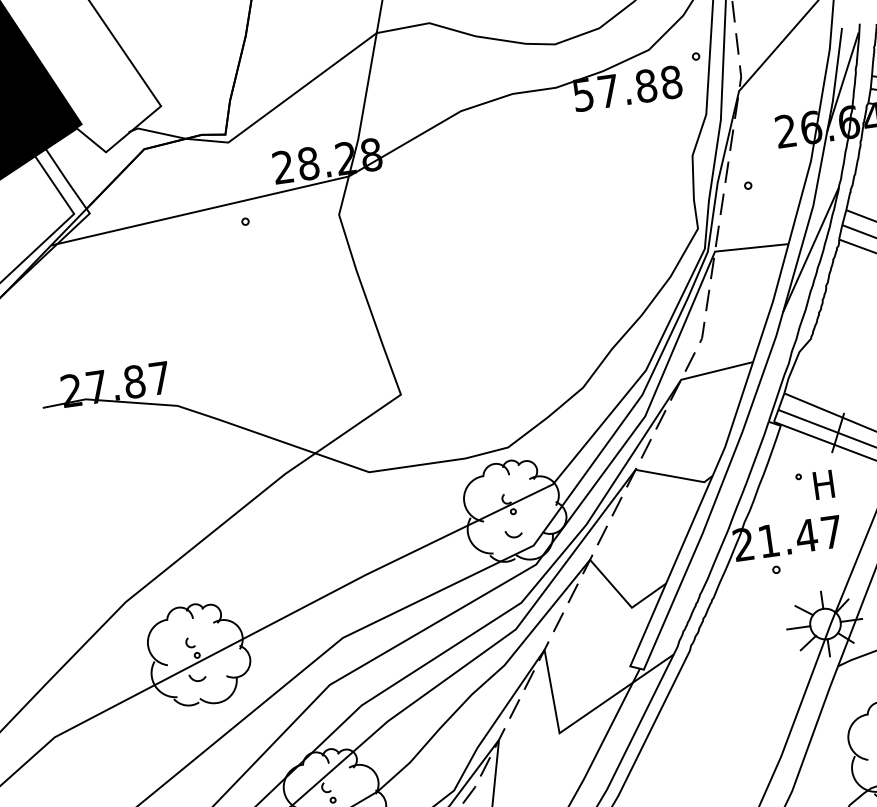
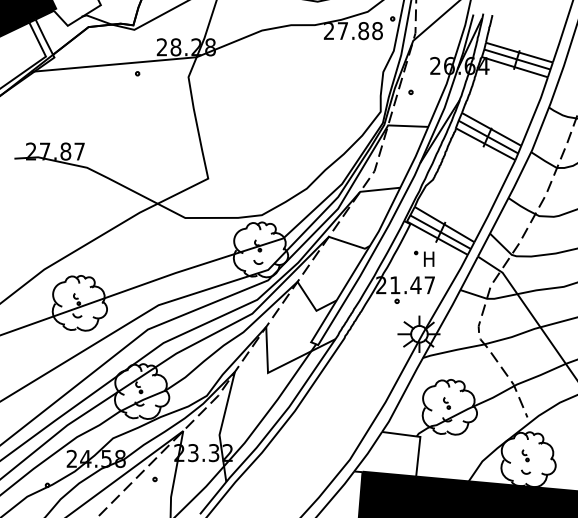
text: (584, 95) -> (329, 31), 57.88 -> 27.88

